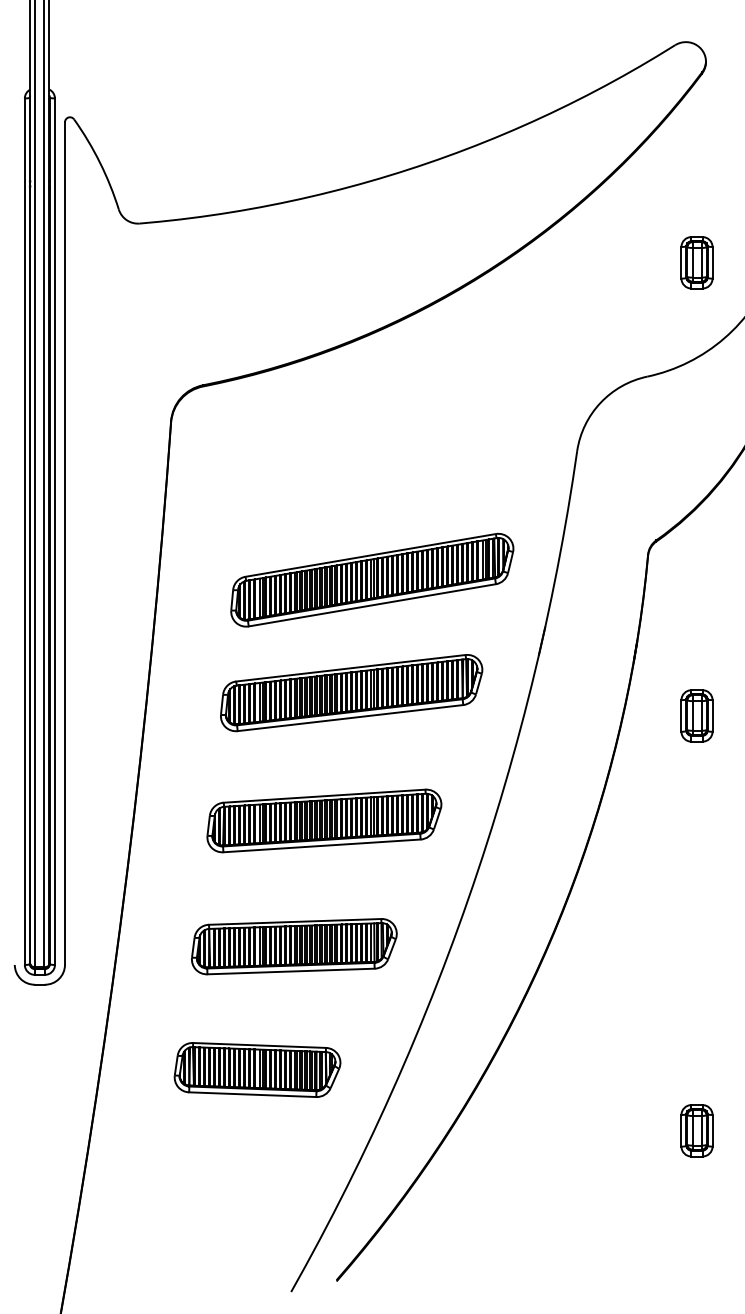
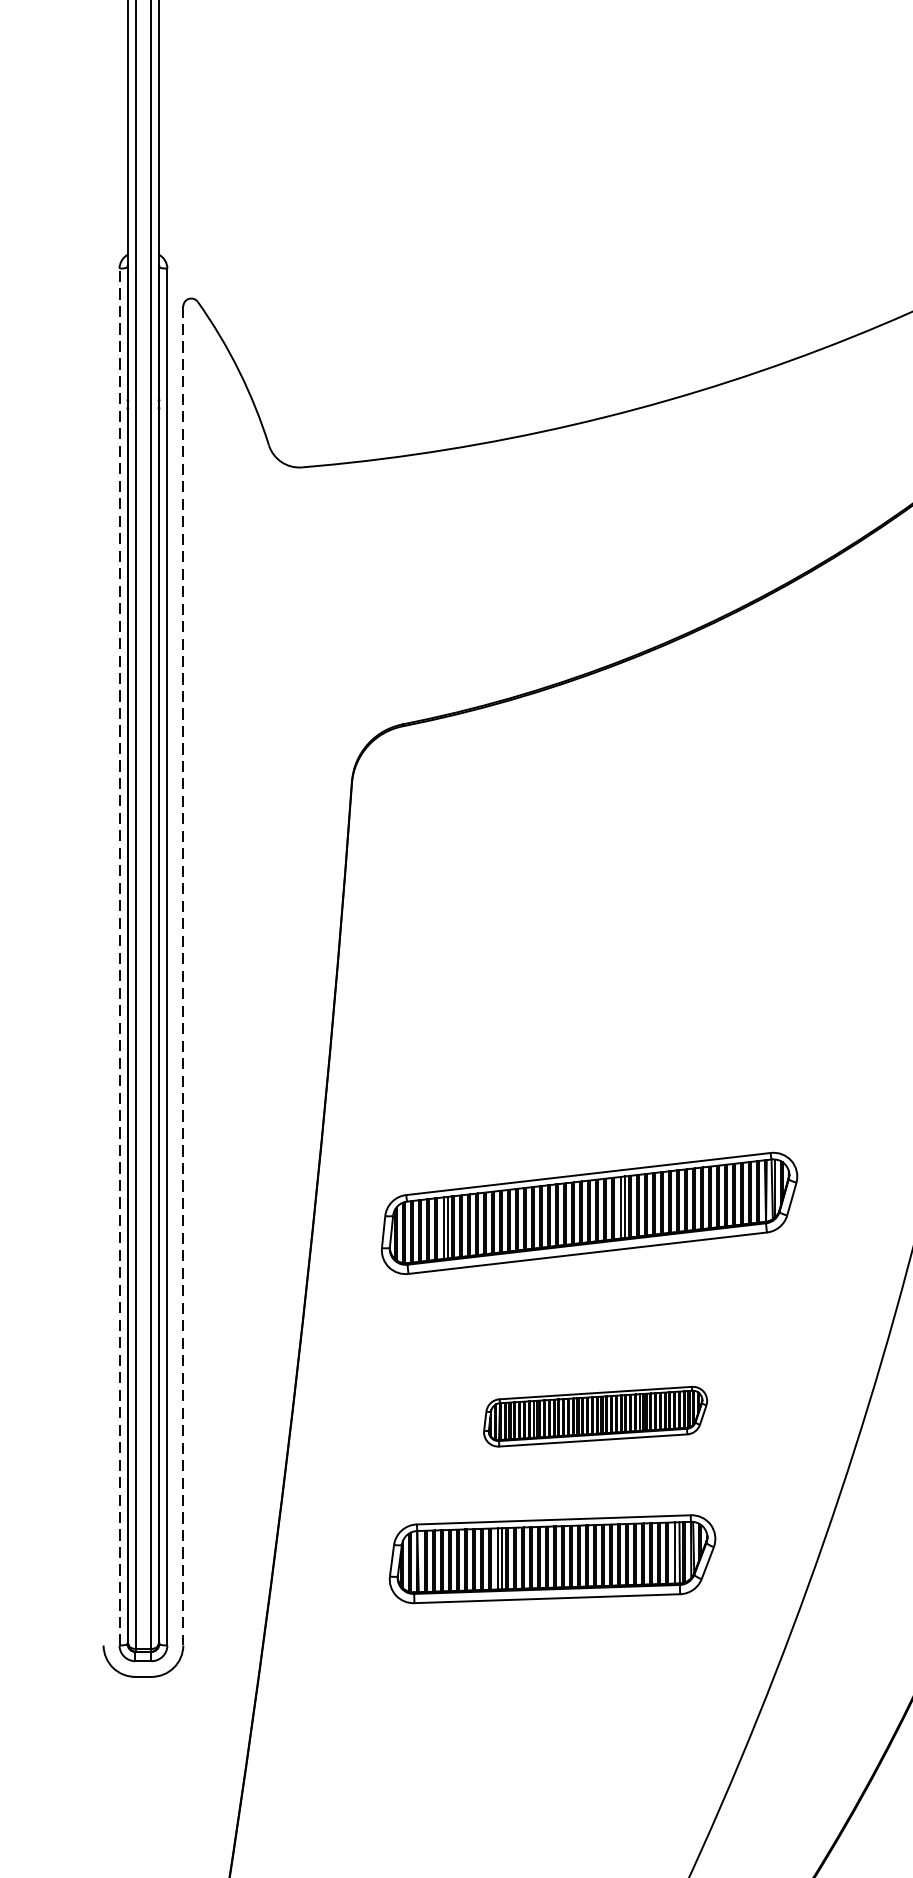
line: (24, 531) -> (118, 956), solid -> dashed
line: (65, 544) -> (184, 977), solid -> dashed
part: (372, 579) -> (671, 1032), removed
part: (351, 693) -> (589, 1214), moved
part: (324, 820) -> (595, 1415), size x0.6
part: (294, 946) -> (552, 1558), moved
part: (257, 1069) -> (489, 1811), removed

